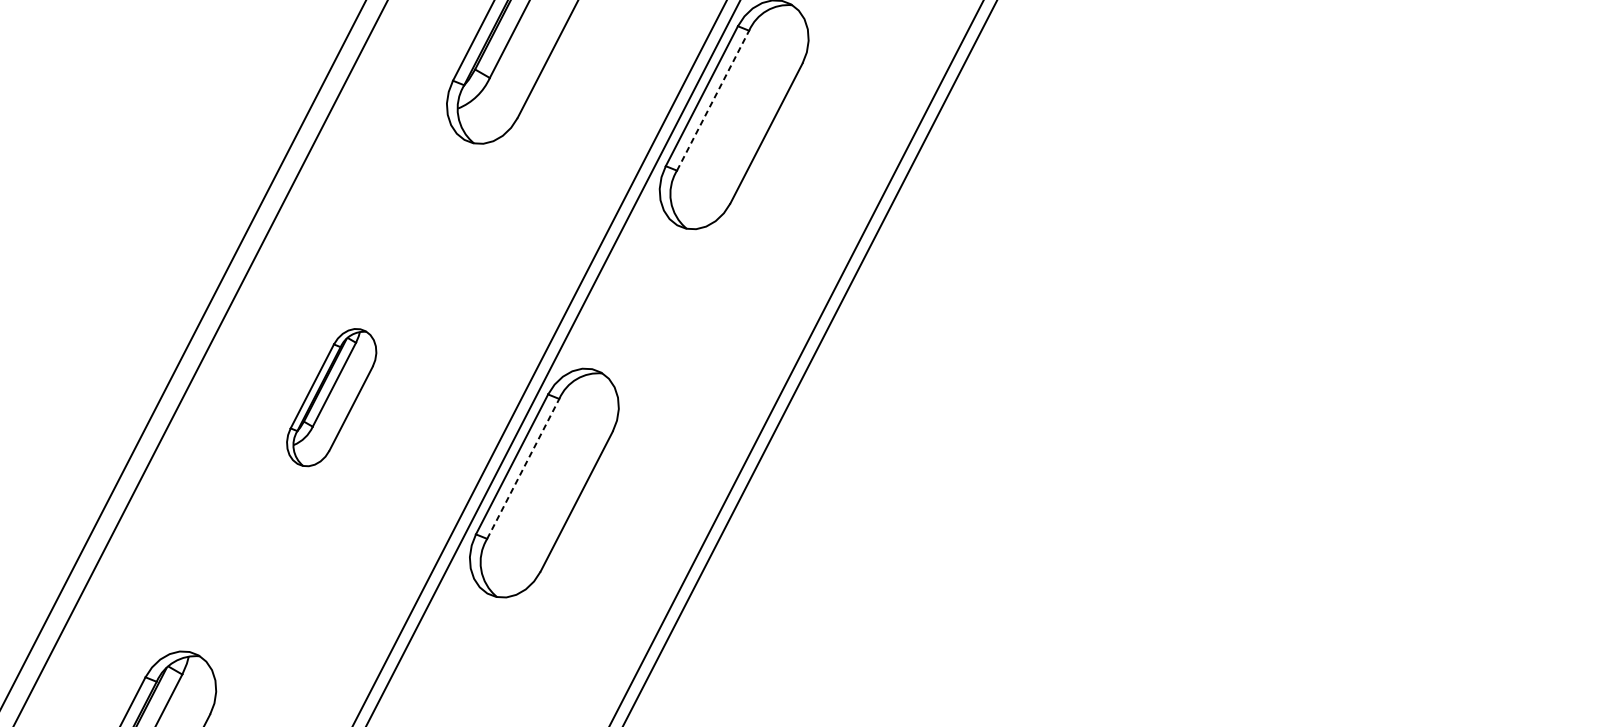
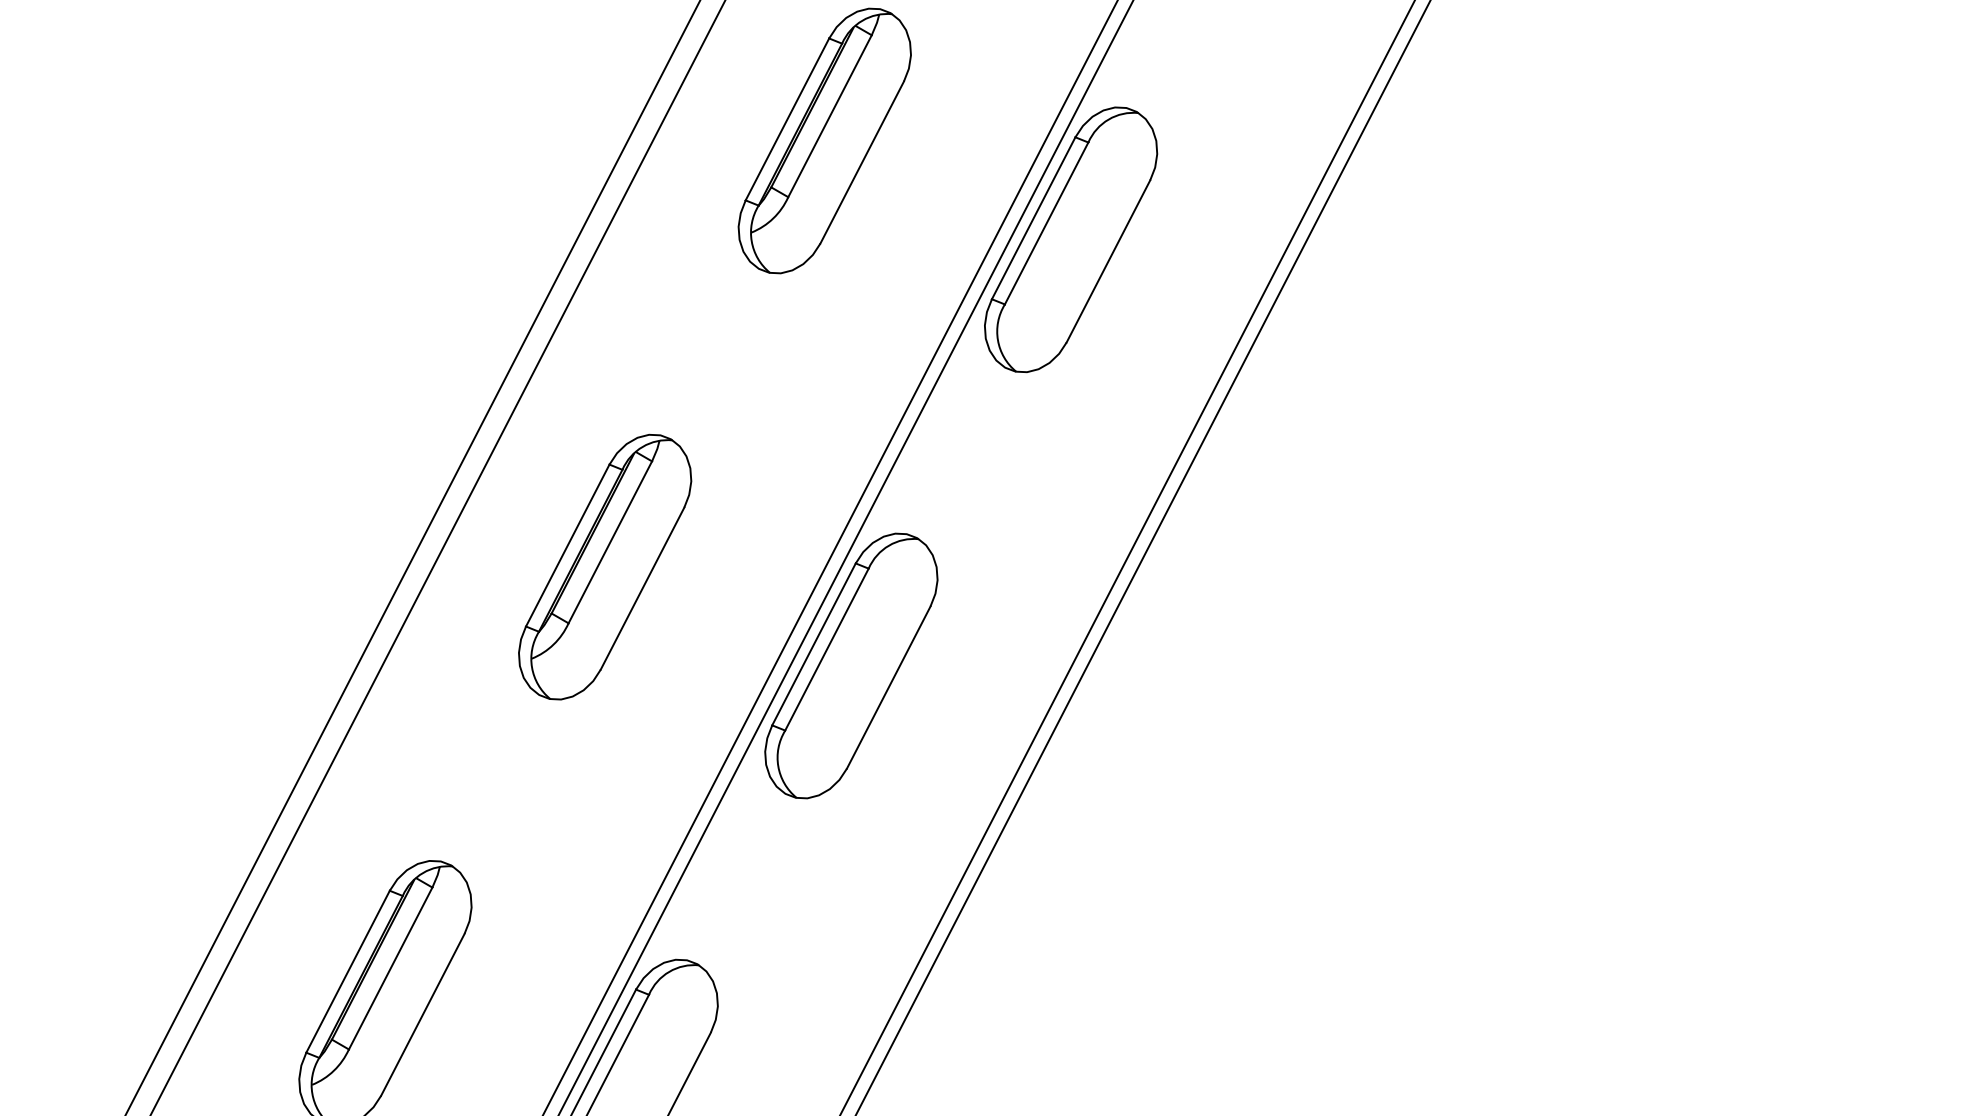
line: (712, 100) -> (1046, 223), dashed -> solid
part: (331, 397) -> (605, 566), size x1.67
line: (523, 468) -> (827, 649), dashed -> solid

